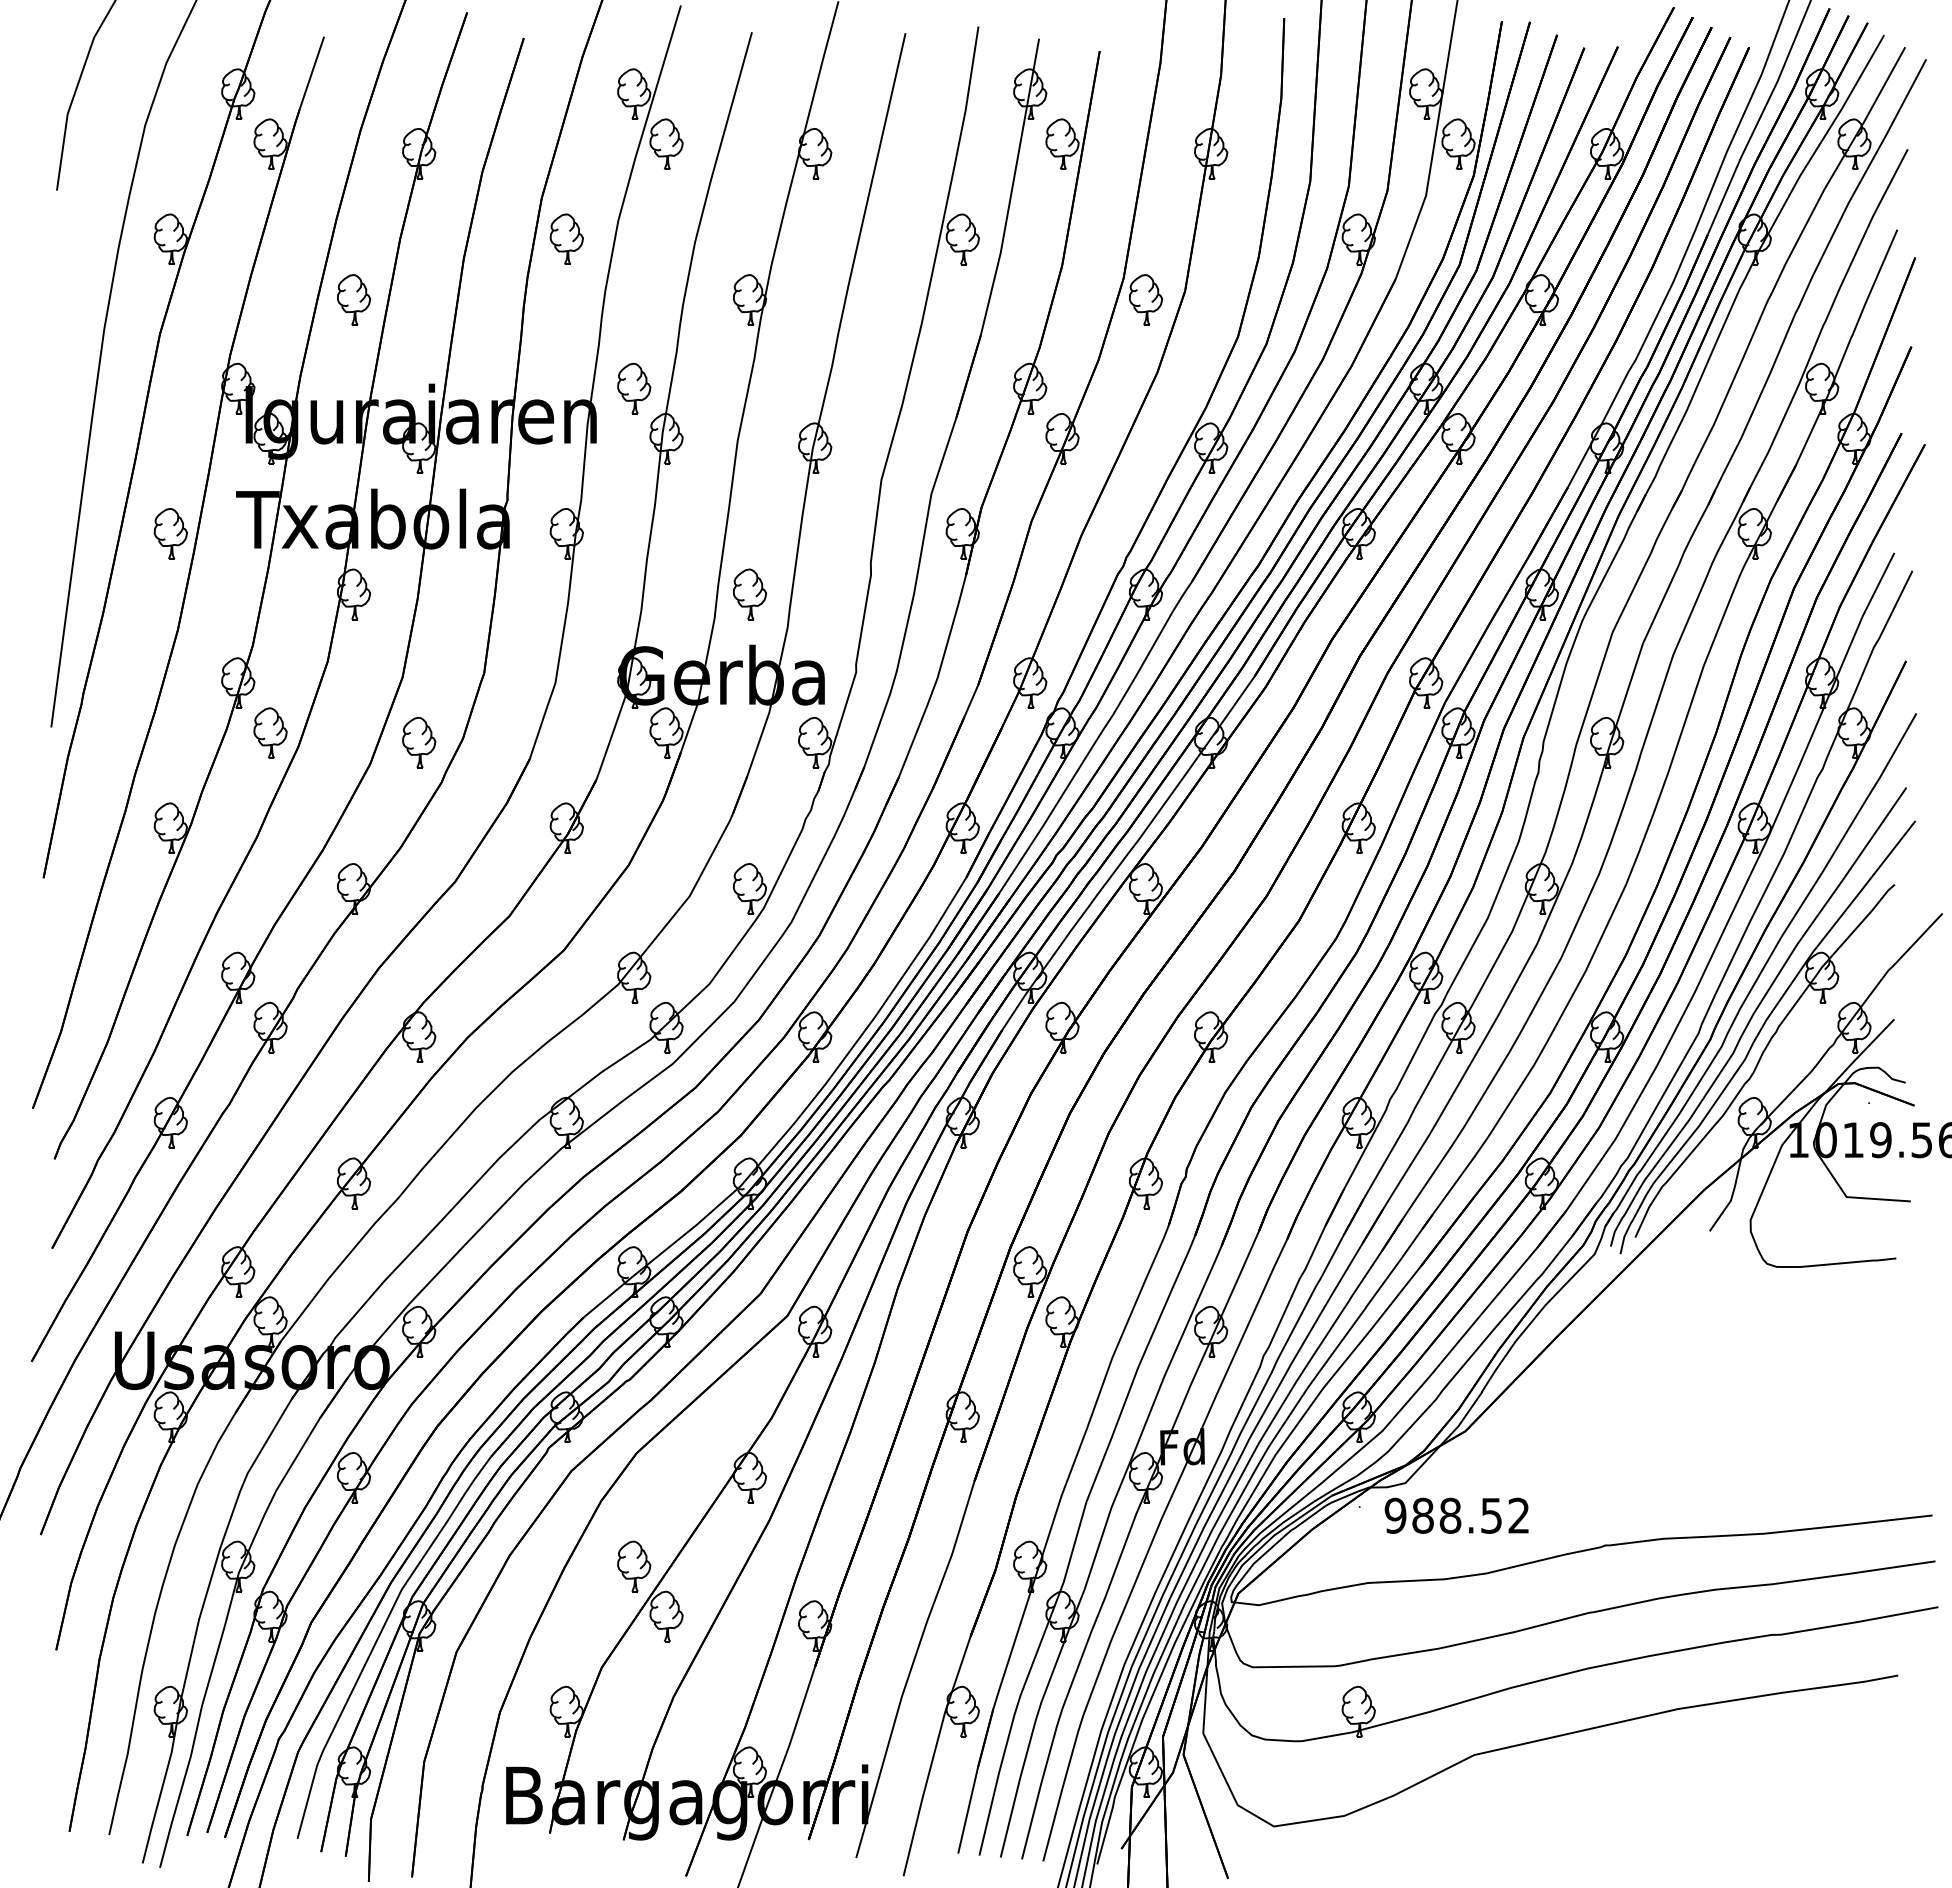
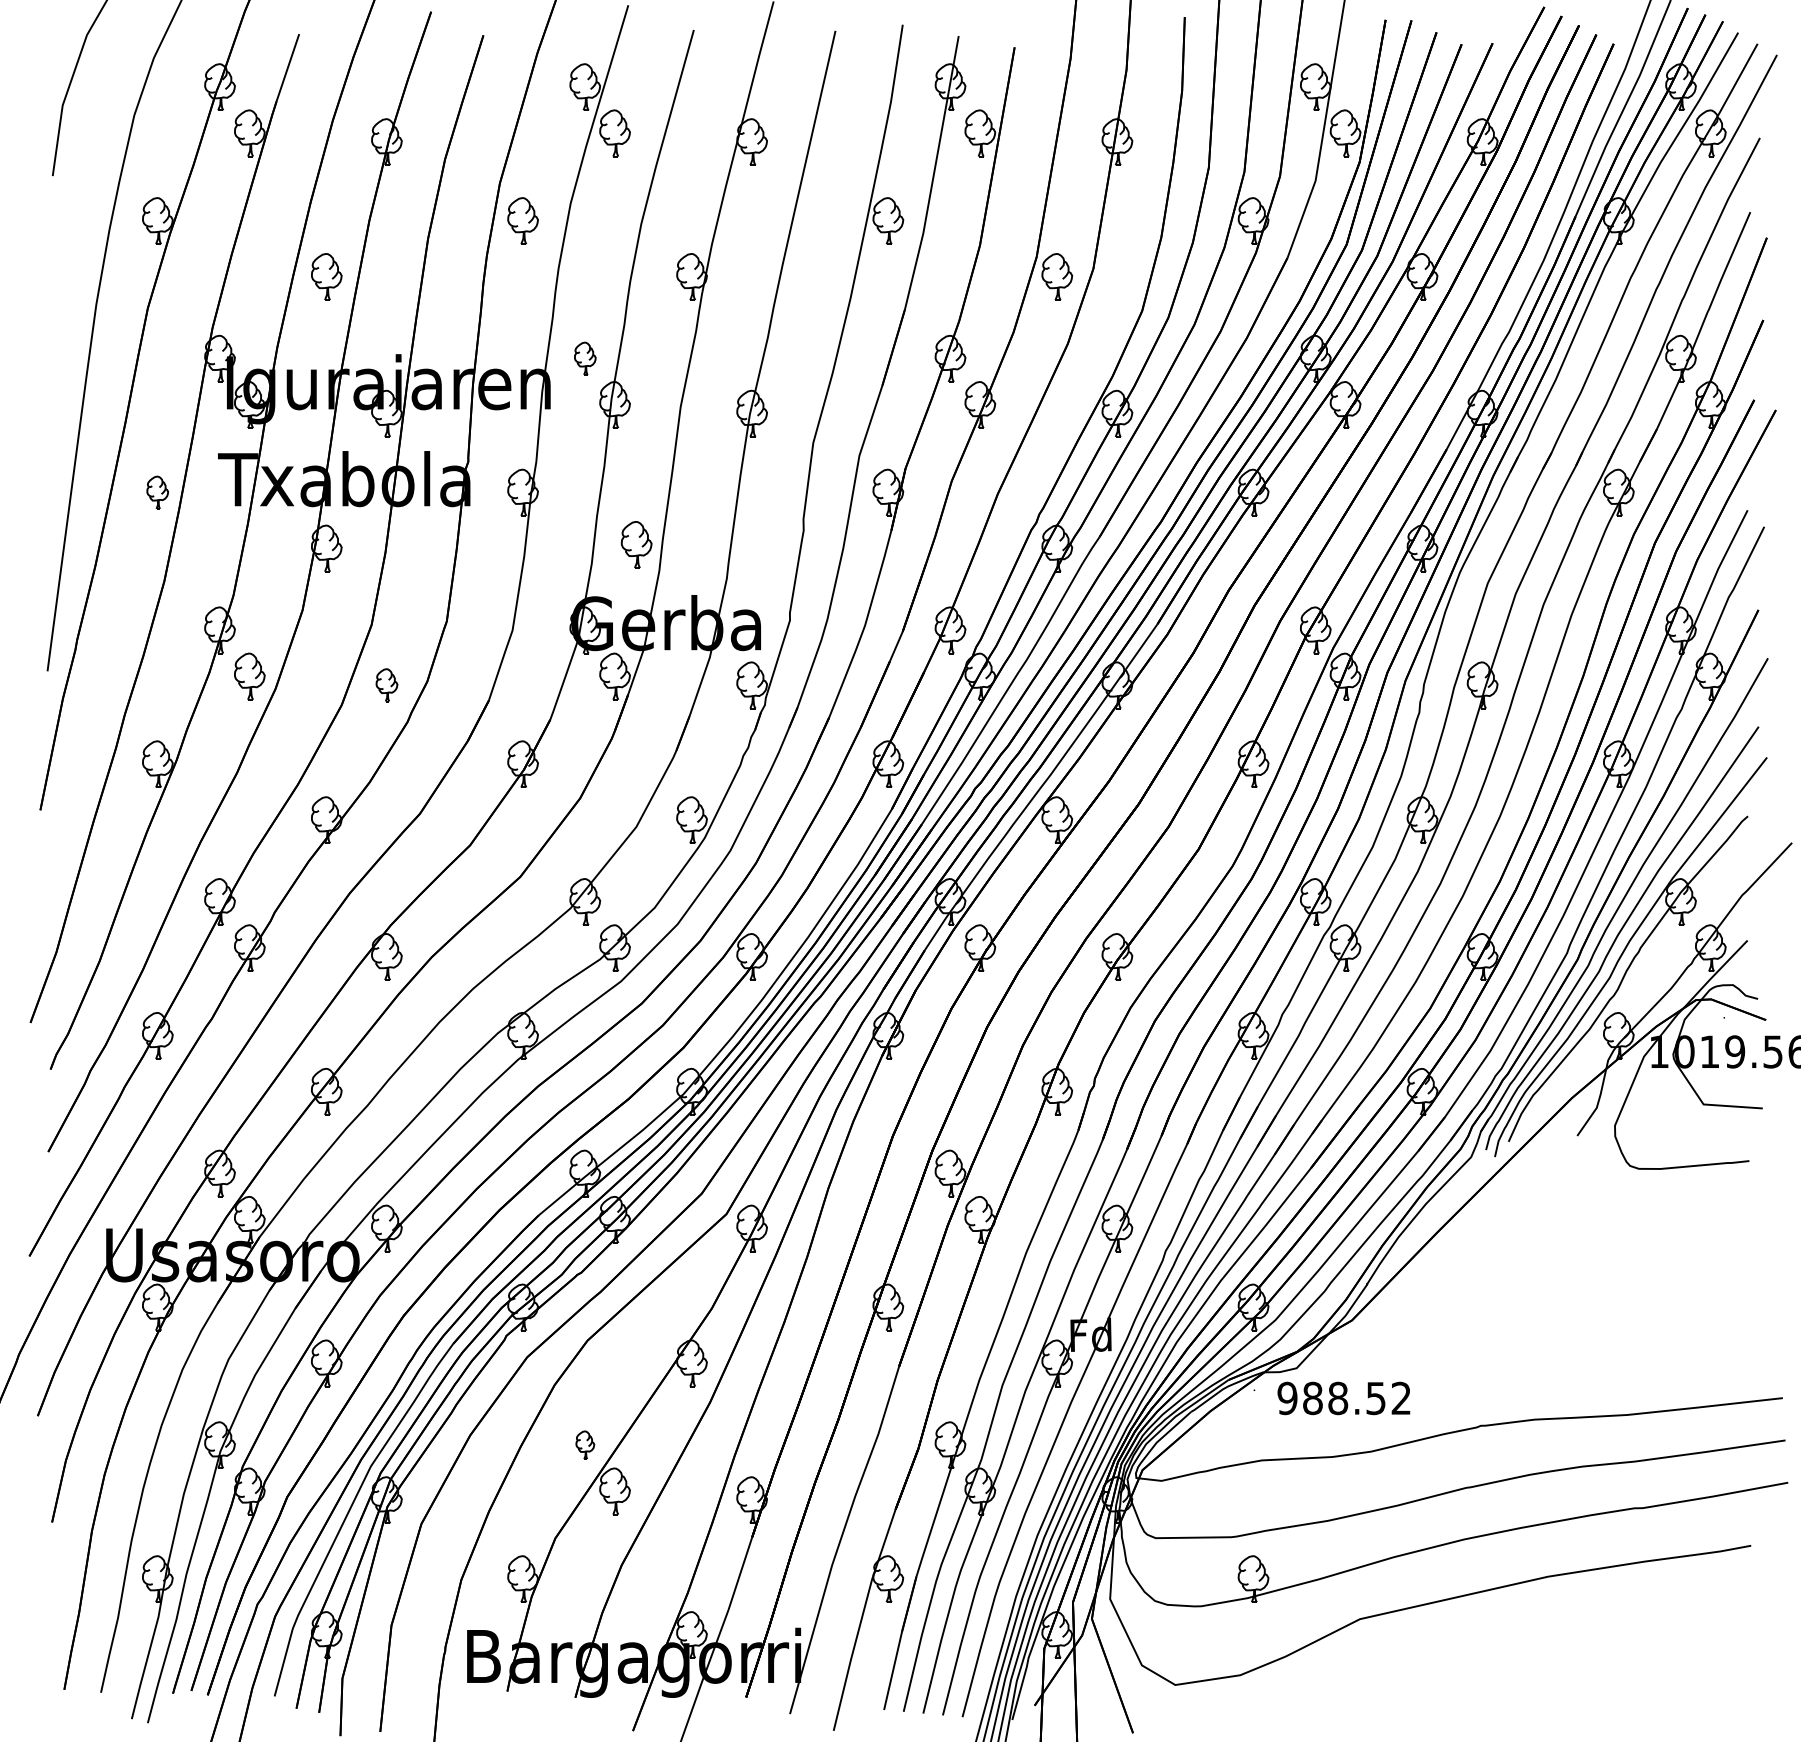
part: (634, 388) -> (585, 358), size x0.7
part: (170, 533) -> (157, 492), size x0.7
part: (750, 594) -> (637, 544), moved
part: (419, 742) -> (387, 685), size x0.7
part: (634, 1566) -> (585, 1445), size x0.6

